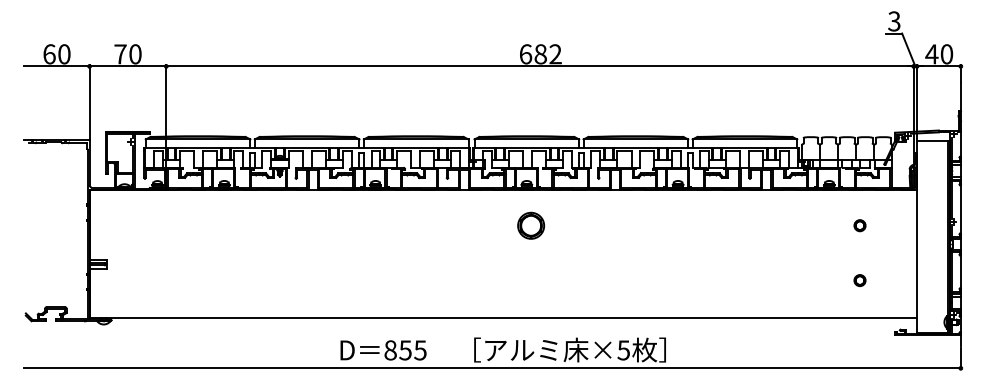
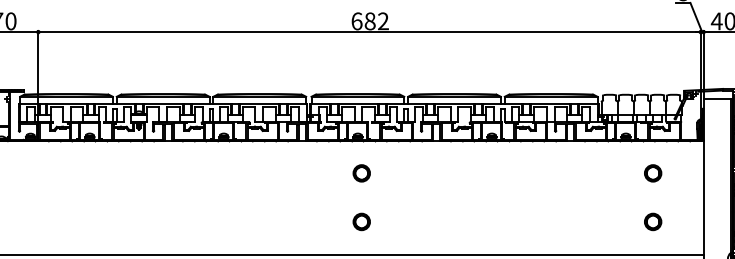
part: (531, 225) -> (362, 173), size x0.71
part: (859, 225) -> (652, 173), size x1.67
part: (531, 280) -> (362, 221), added
part: (859, 280) -> (652, 221), size x1.67

